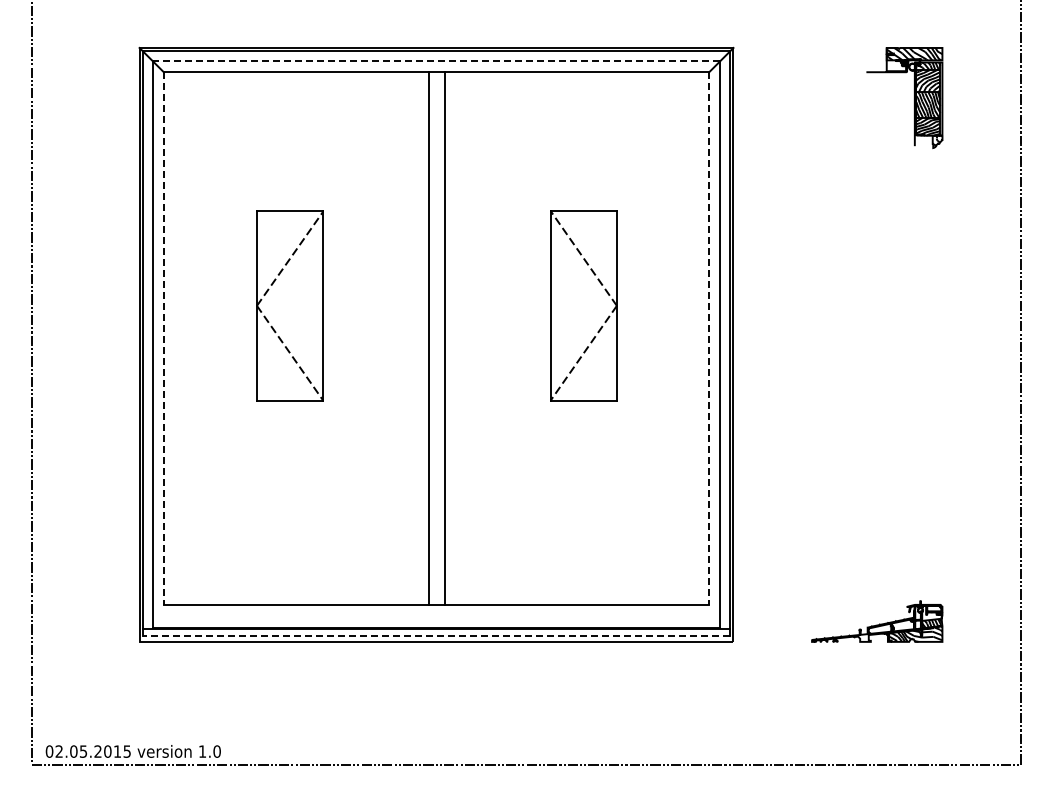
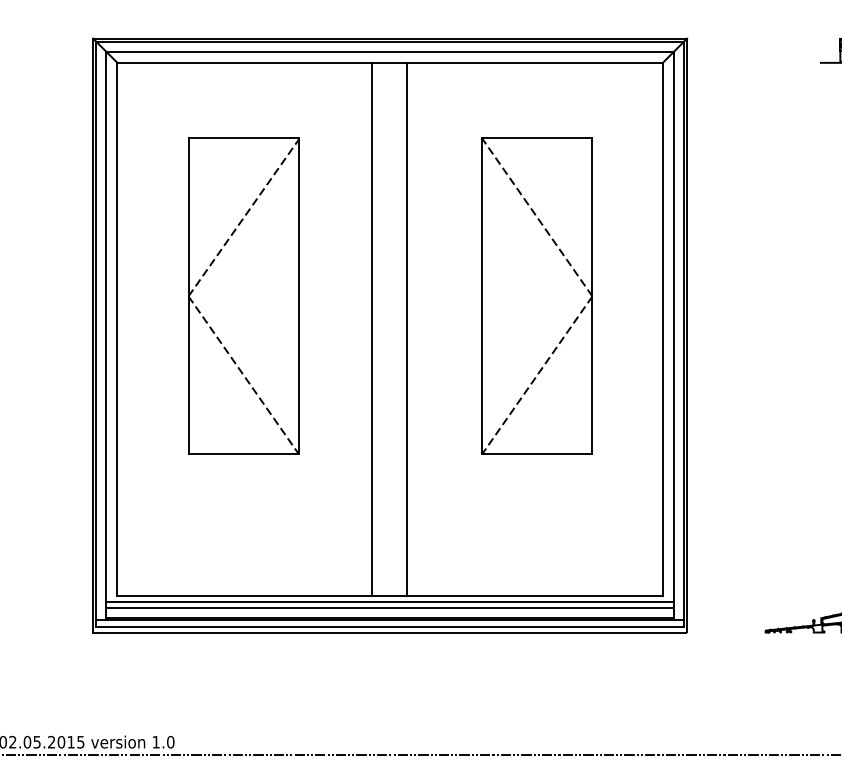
line: (436, 61) -> (390, 52), dashed -> solid
part: (289, 305) -> (243, 296), size x1.67
part: (583, 305) -> (537, 296), size x1.67
line: (428, 338) -> (407, 329), moved
line: (444, 338) -> (372, 329), moved
line: (163, 339) -> (117, 330), dashed -> solid
line: (709, 339) -> (663, 330), dashed -> solid
line: (436, 611) -> (390, 602), added
line: (436, 617) -> (390, 608), added
line: (436, 636) -> (390, 627), dashed -> solid

